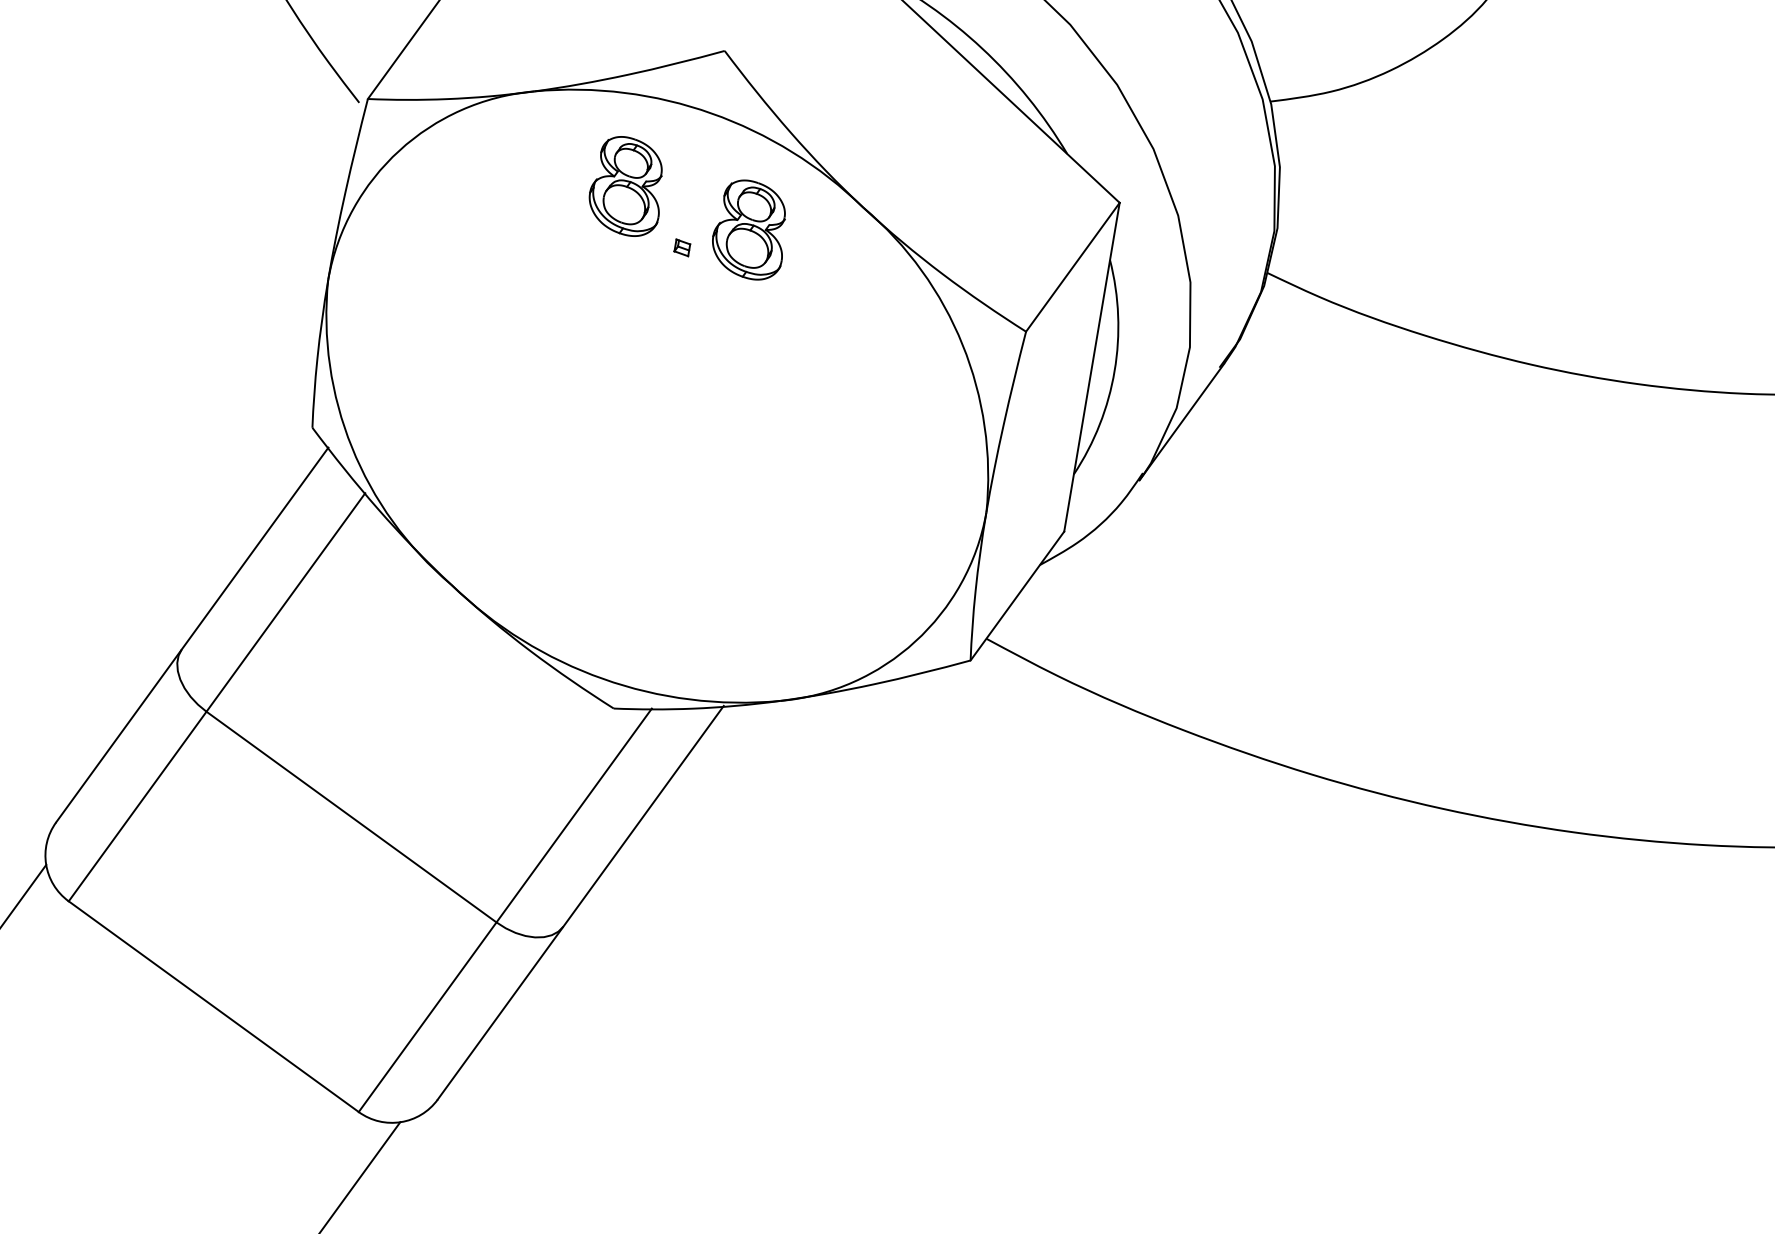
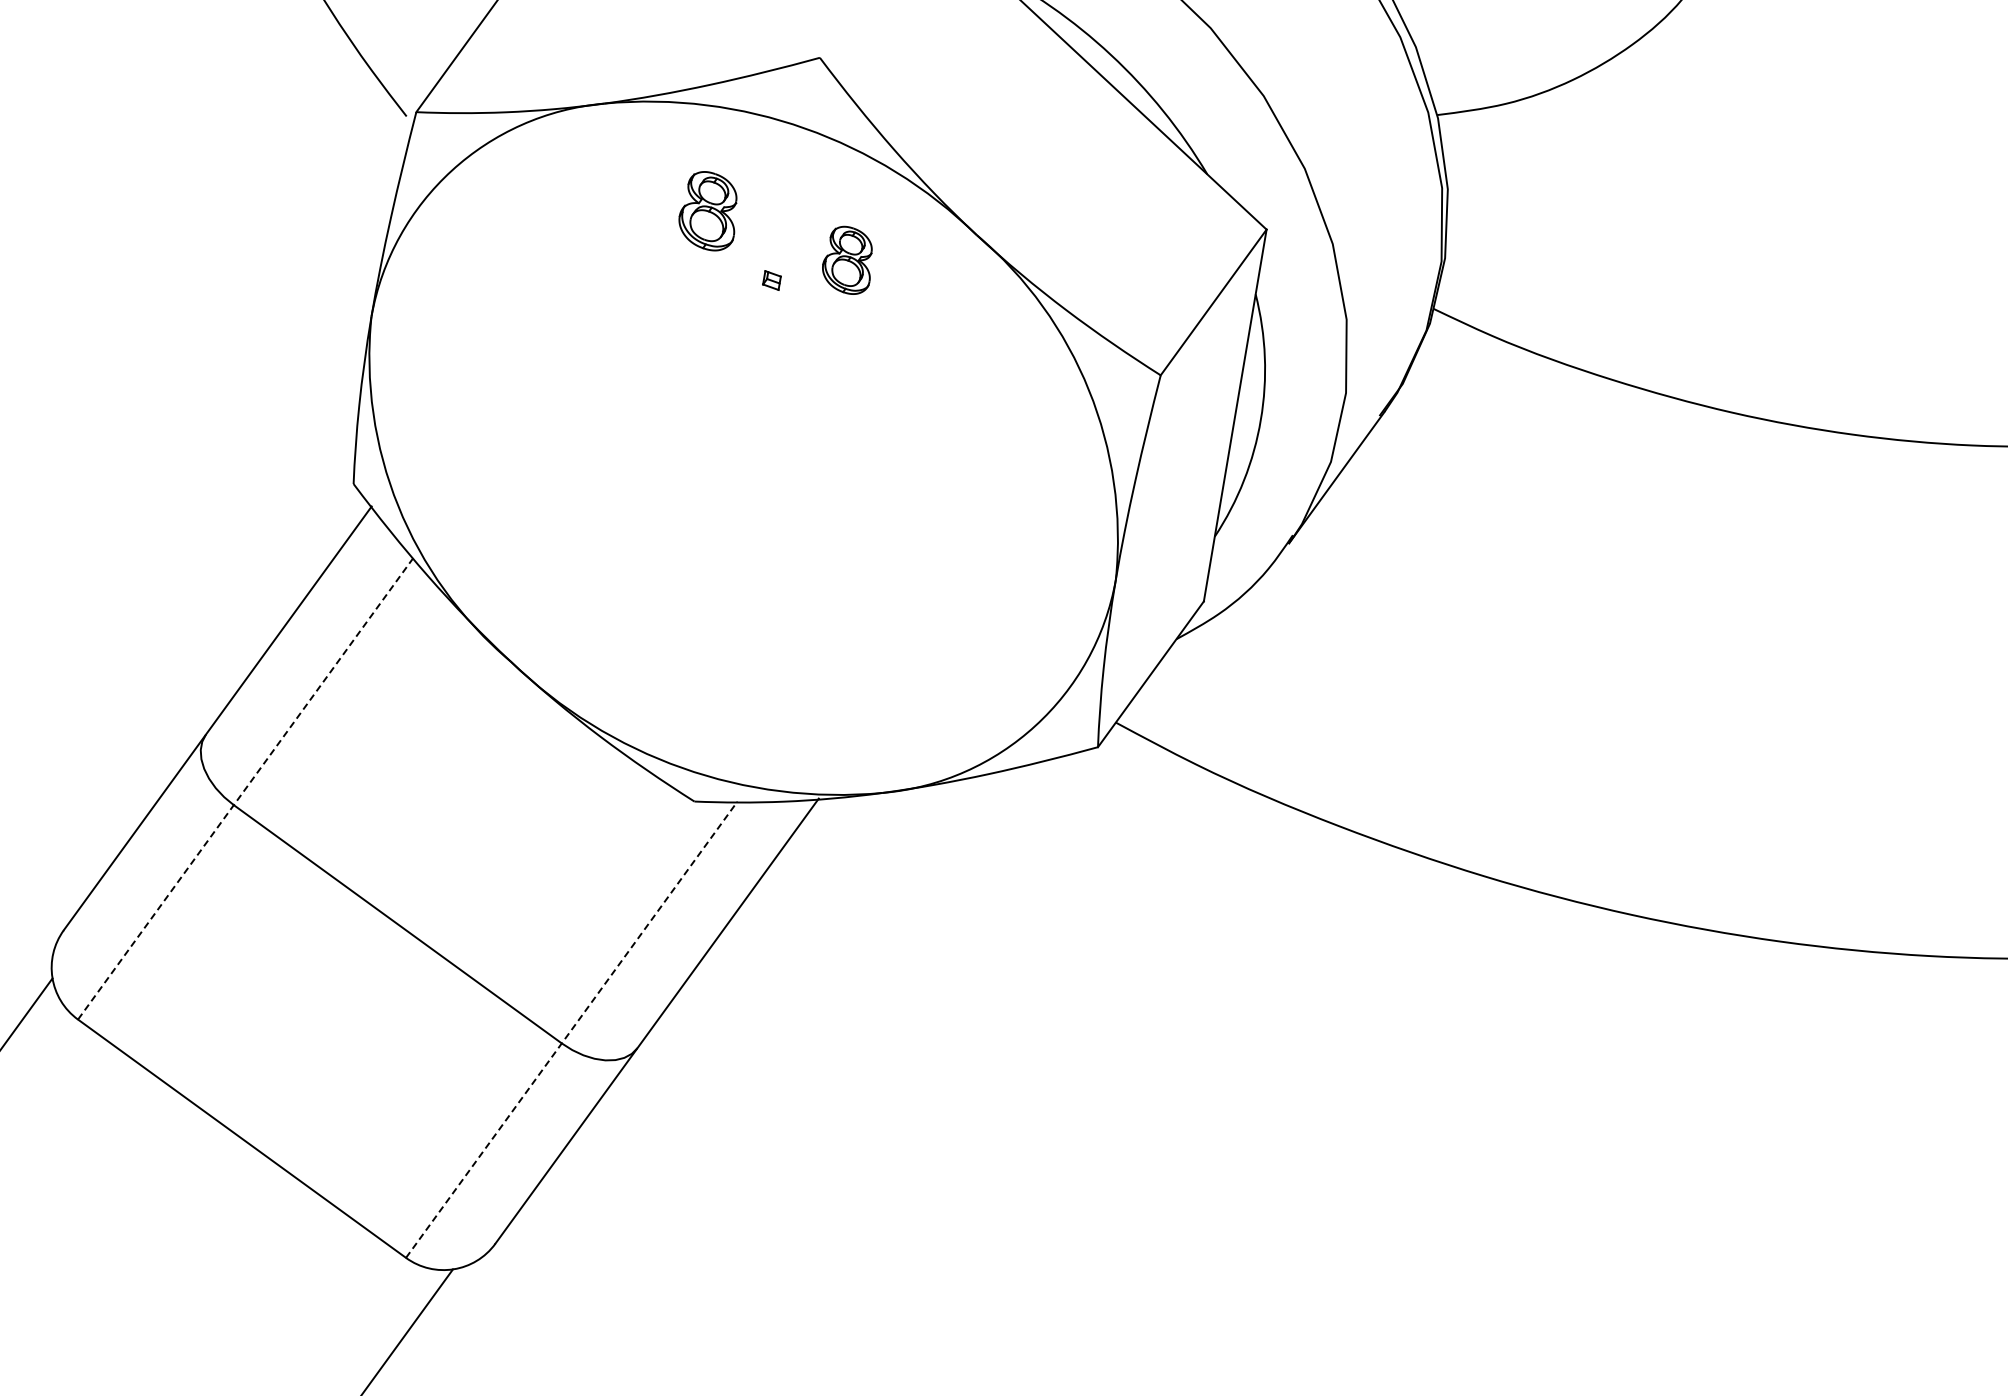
part: (625, 186) -> (707, 211), size x0.7
part: (749, 230) -> (847, 260), size x0.6
line: (216, 697) -> (245, 789), solid -> dashed
line: (505, 910) -> (571, 1029), solid -> dashed

